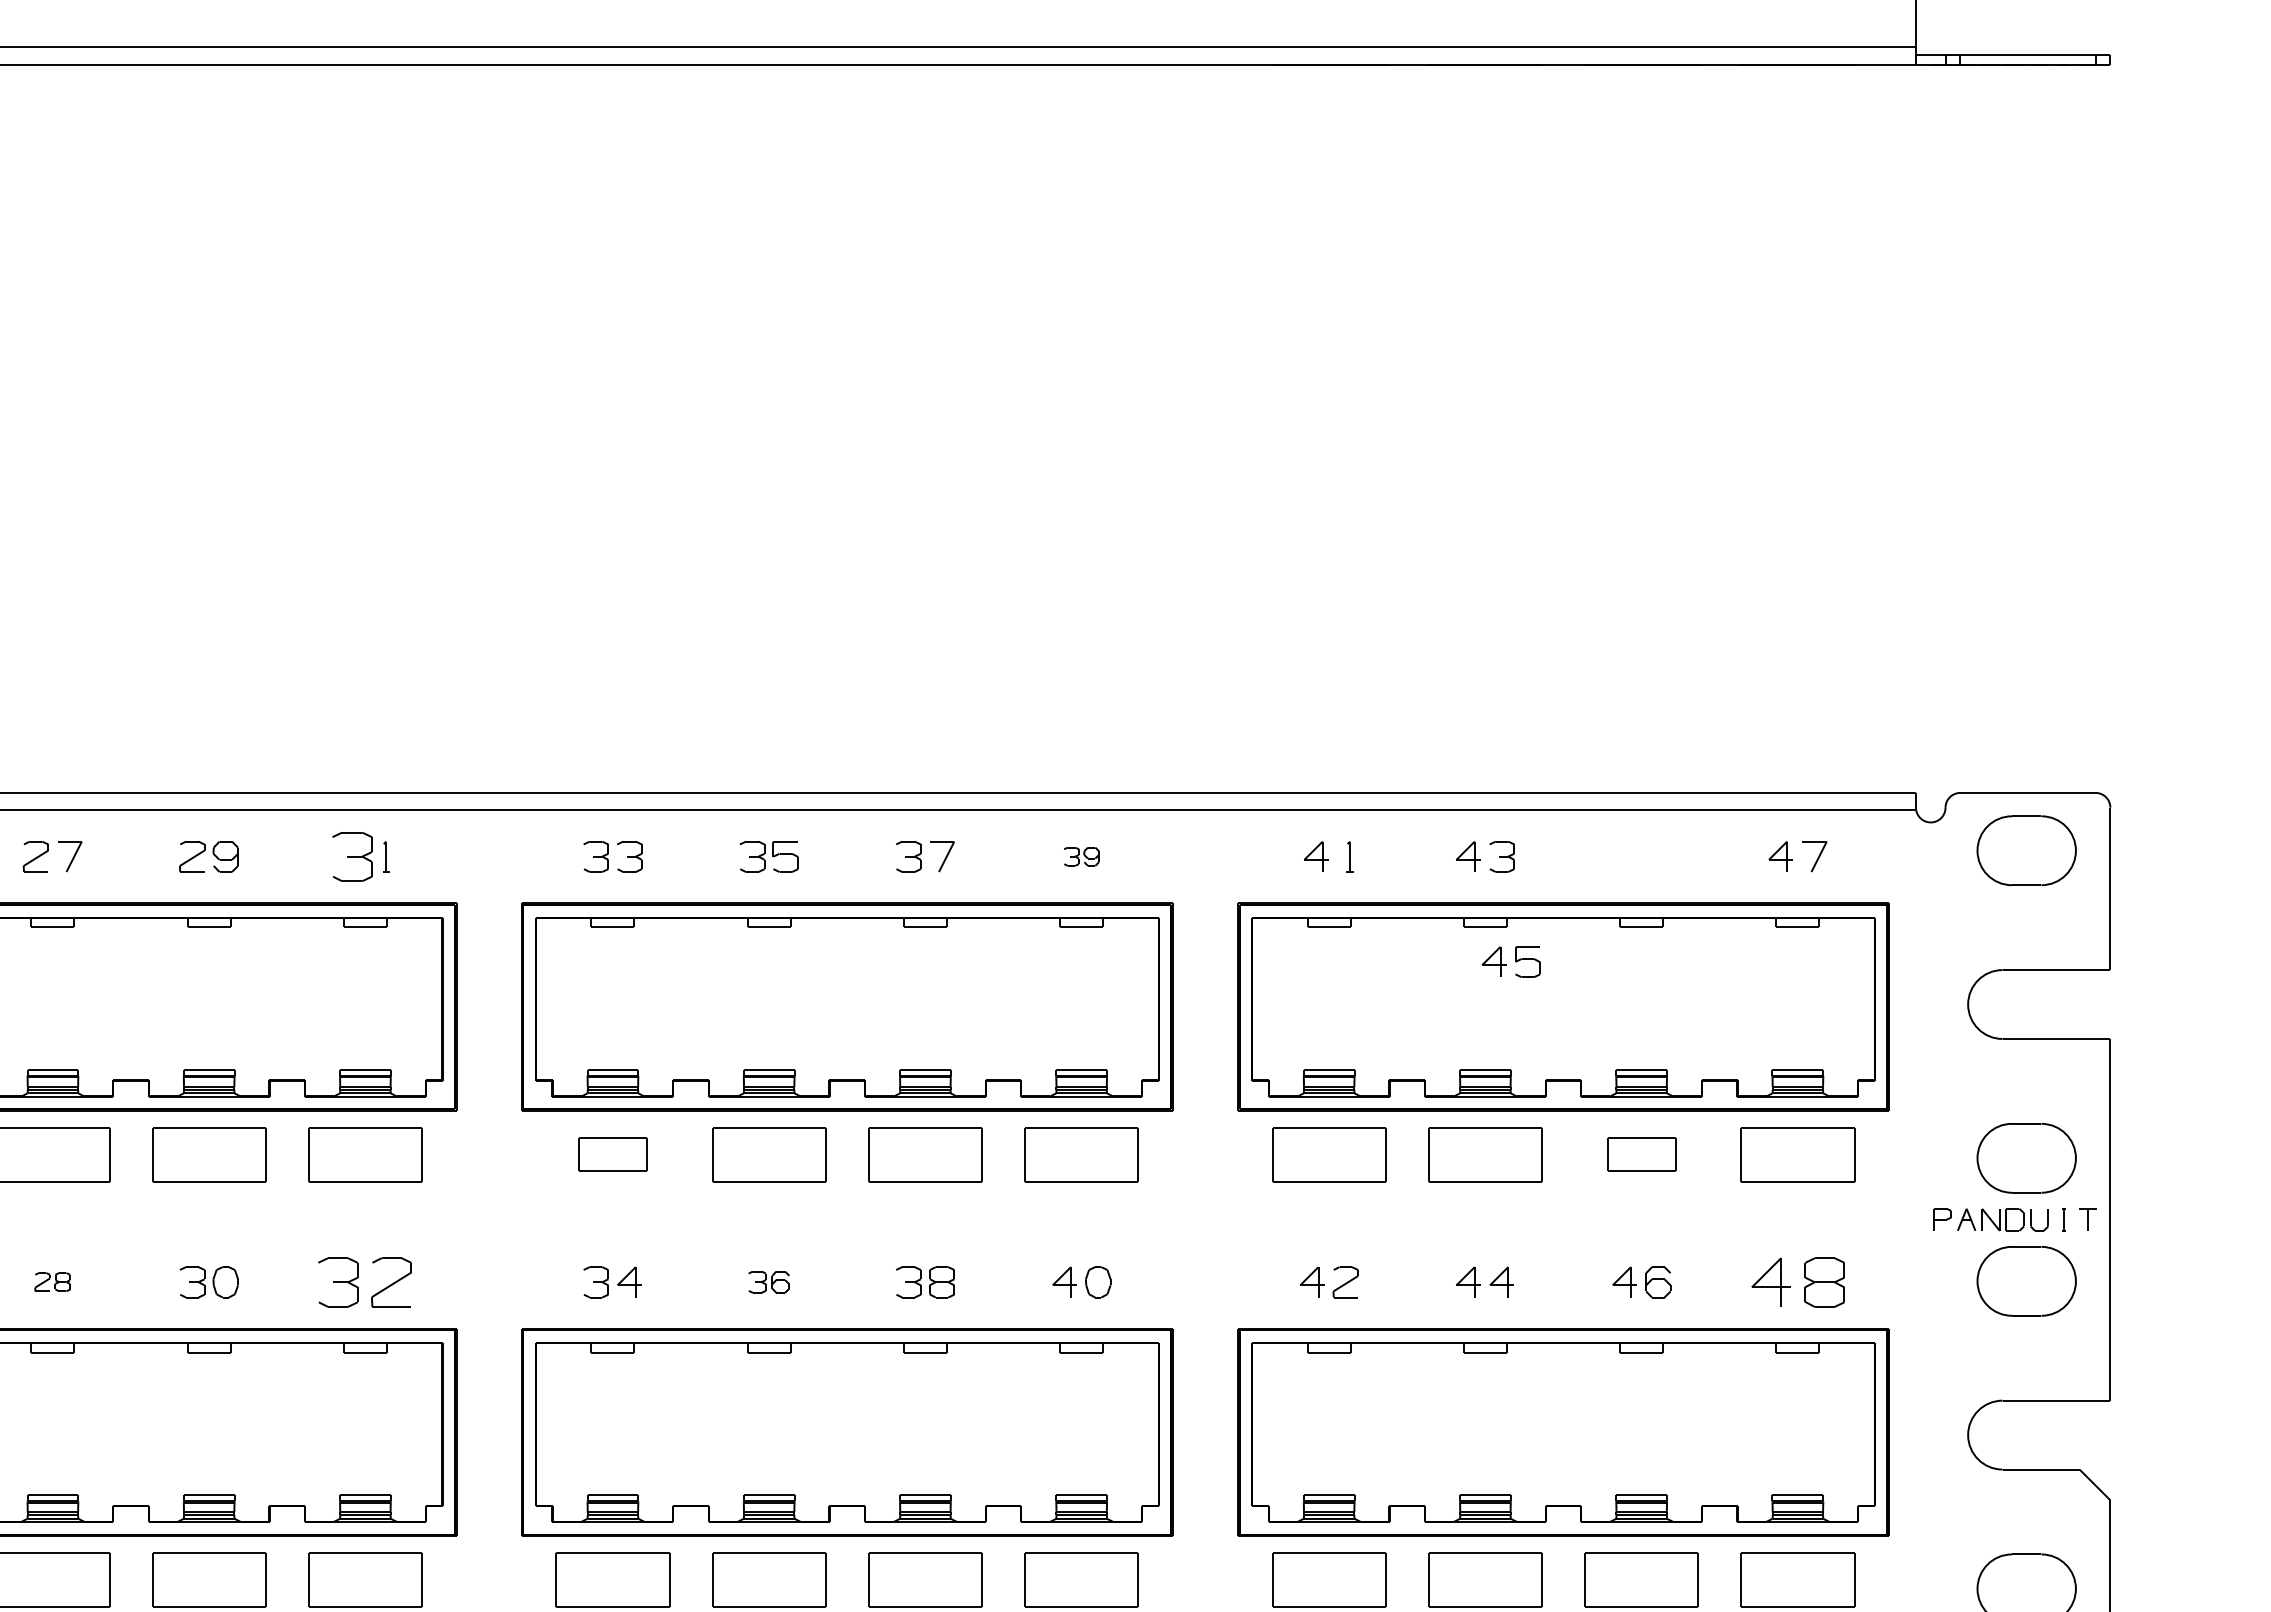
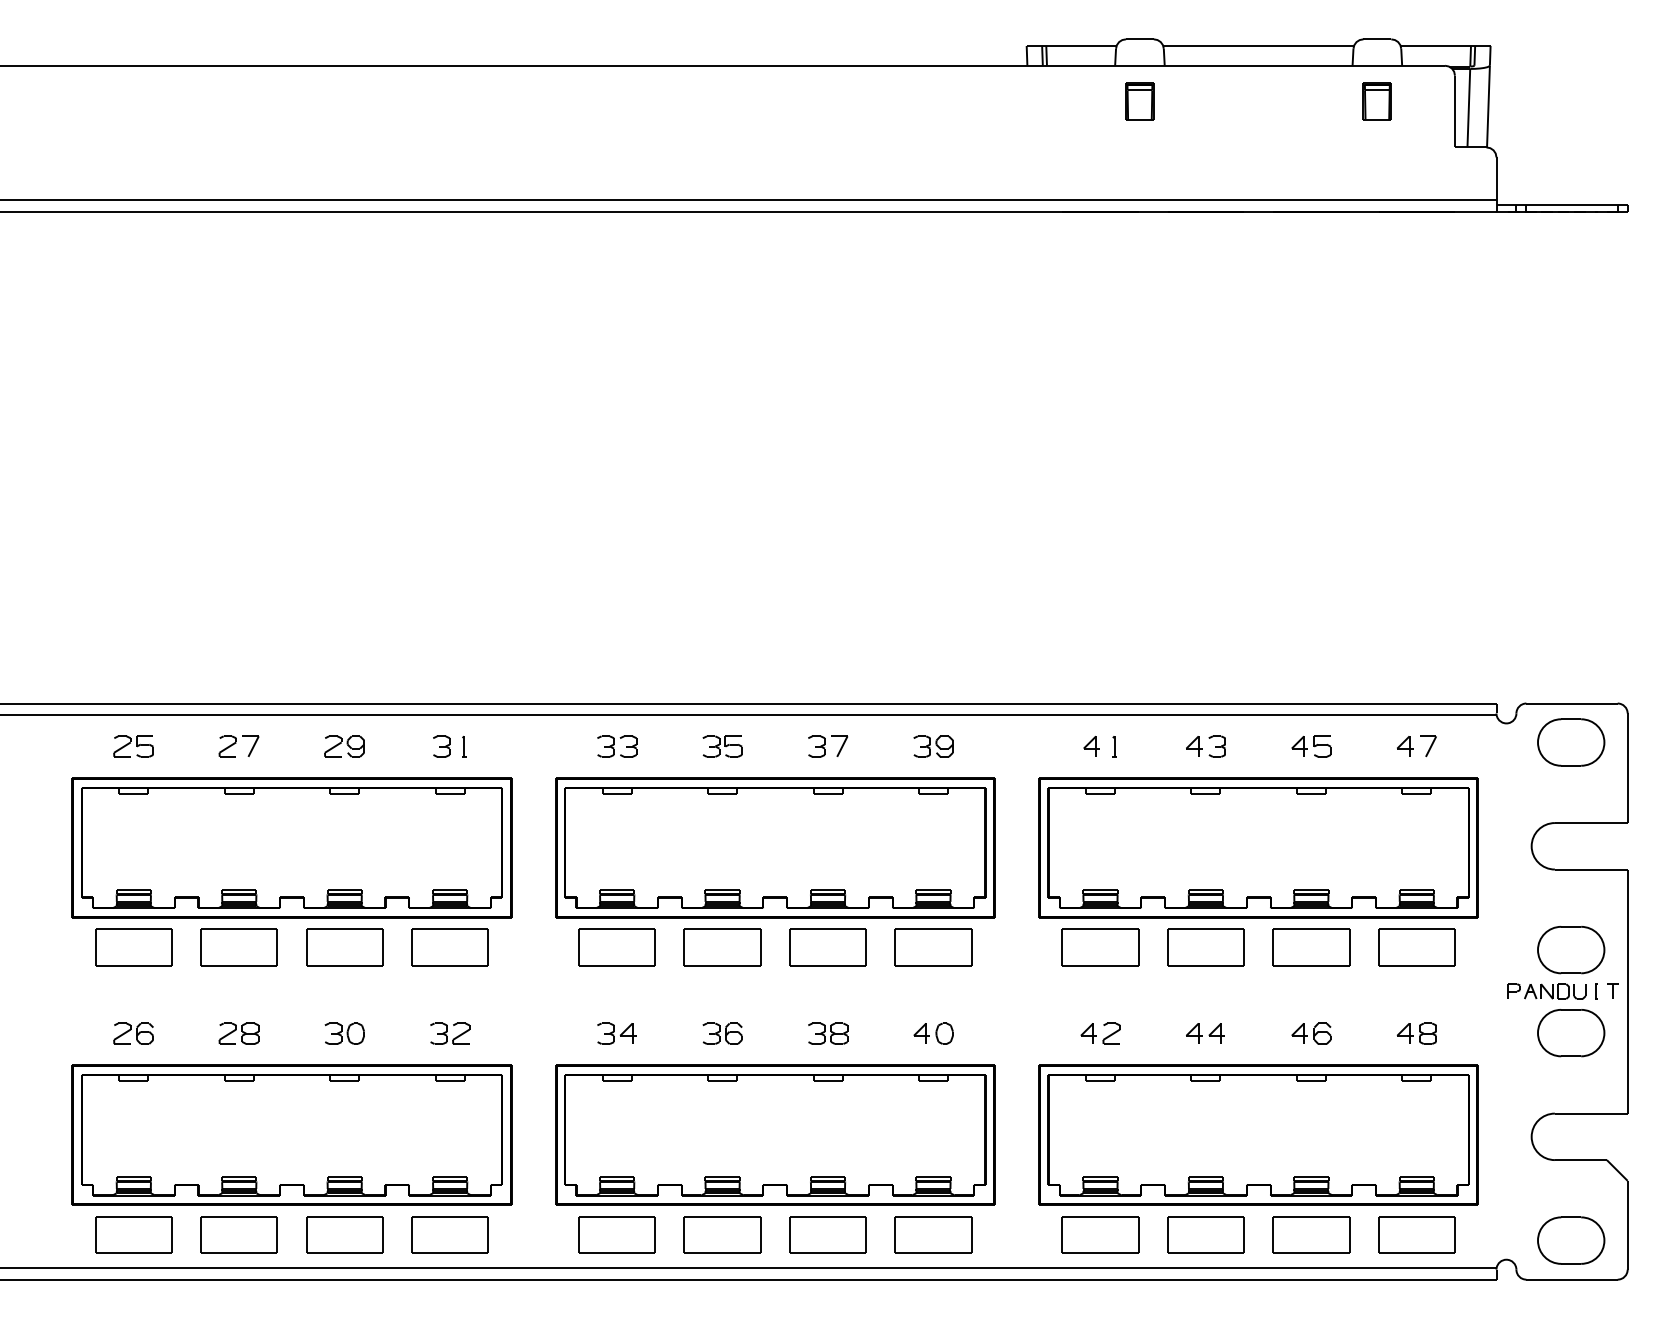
part: (352, 856) -> (441, 746), size x0.62
part: (1081, 856) -> (933, 746), size x1.67
part: (1511, 961) -> (1311, 746), moved
part: (611, 1154) -> (616, 947), size x1.67
part: (1641, 1154) -> (1311, 947), size x1.67
part: (51, 1281) -> (238, 1033), size x1.67
part: (365, 1281) -> (450, 1033), size x0.62
part: (769, 1281) -> (722, 1033), size x1.43
part: (1797, 1281) -> (1416, 1033), size x0.62

